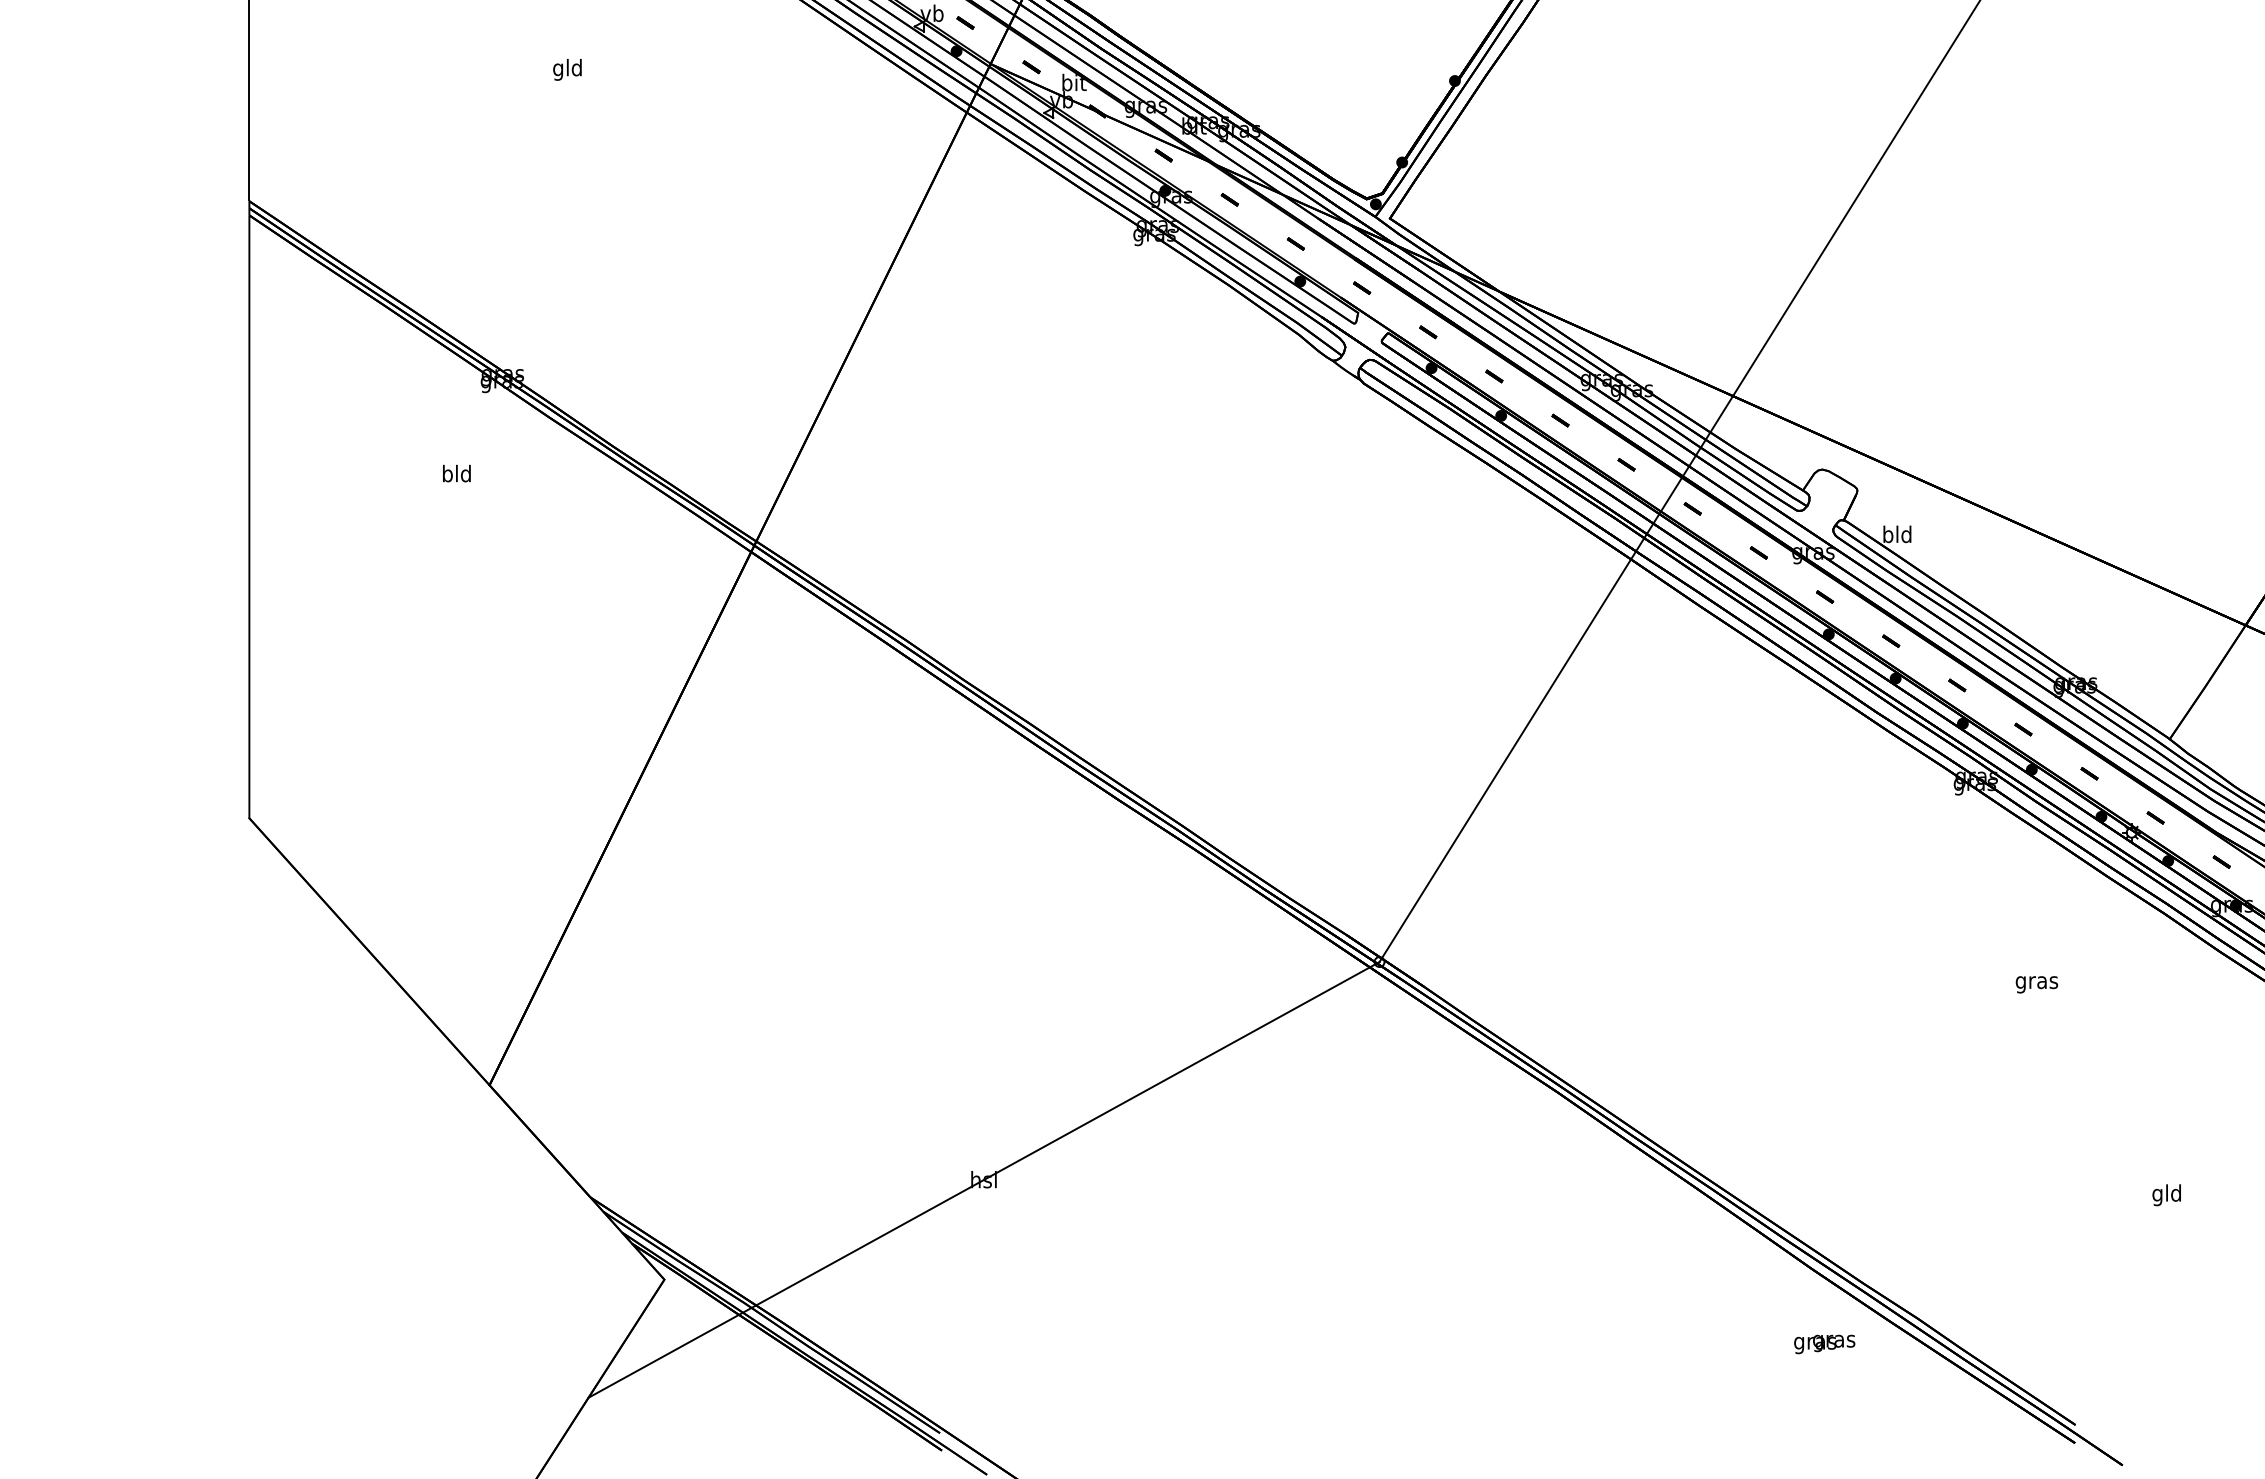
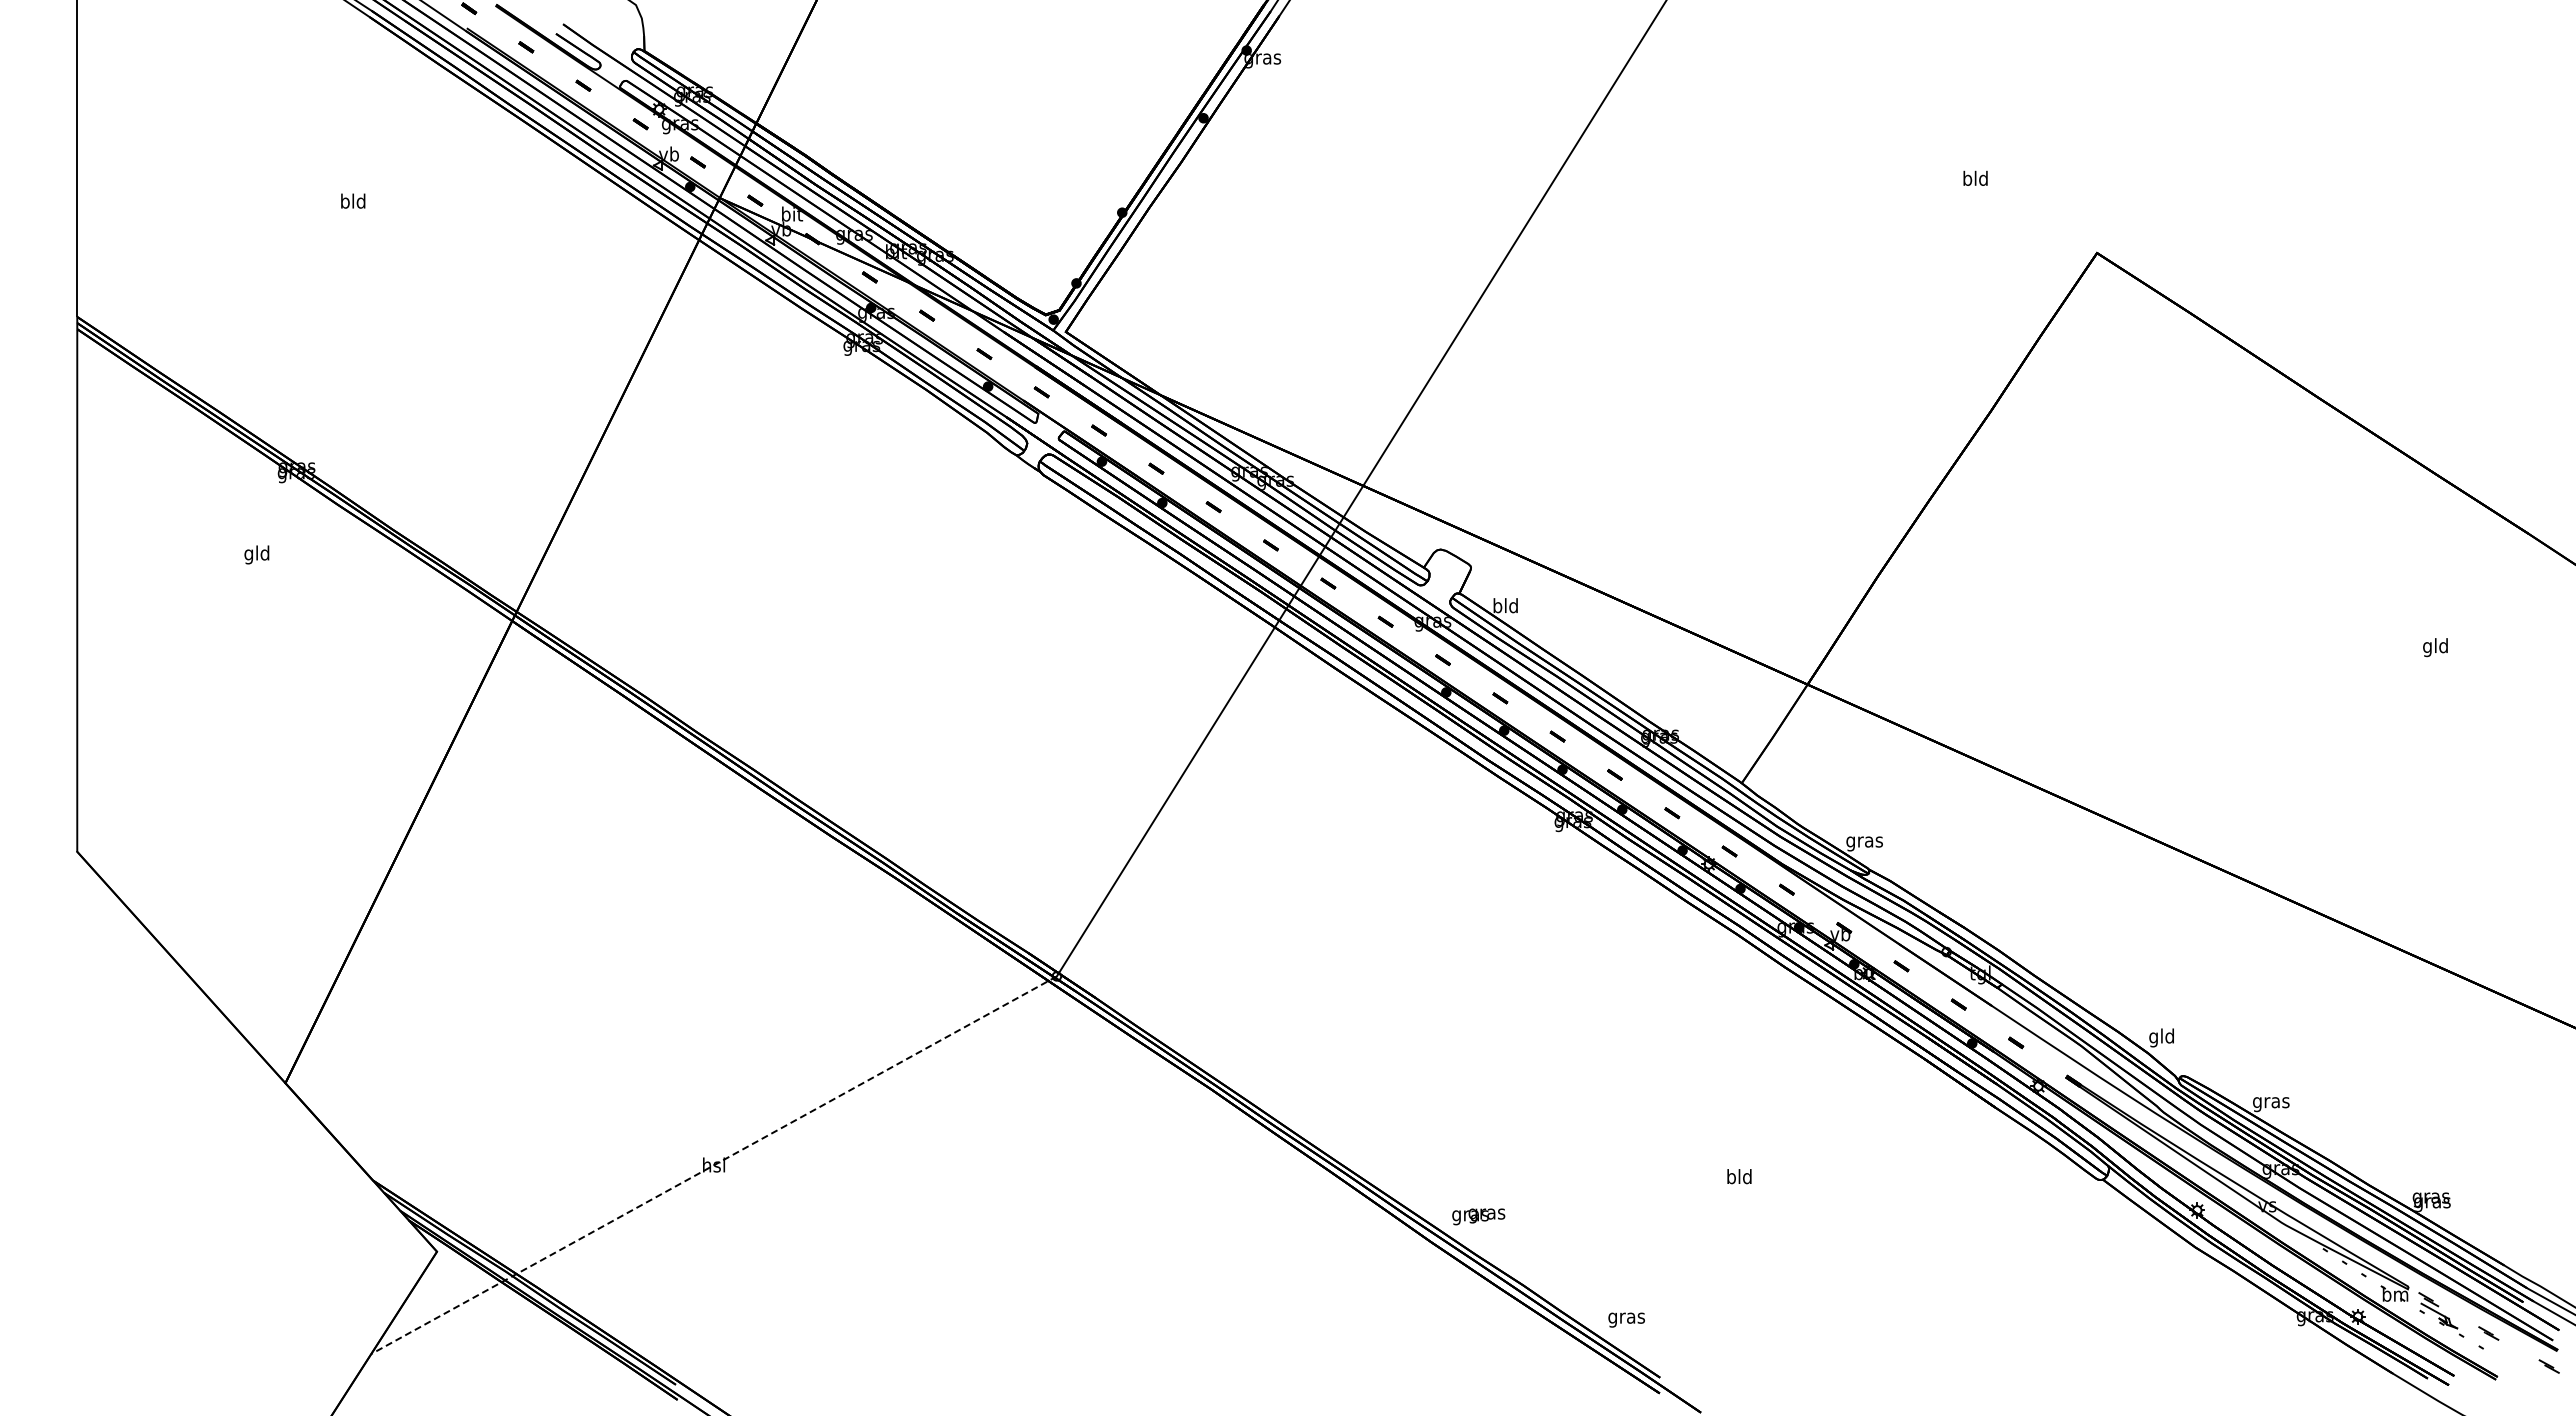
text: (557, 69) -> (344, 202), gld -> bld
text: (446, 475) -> (248, 554), bld -> gld
text: (2036, 984) -> (1626, 1319), moved
line: (983, 1180) -> (713, 1165), solid -> dashed
text: (2156, 1195) -> (1730, 1178), gld -> bld
text: (1824, 1344) -> (1478, 1216), moved

